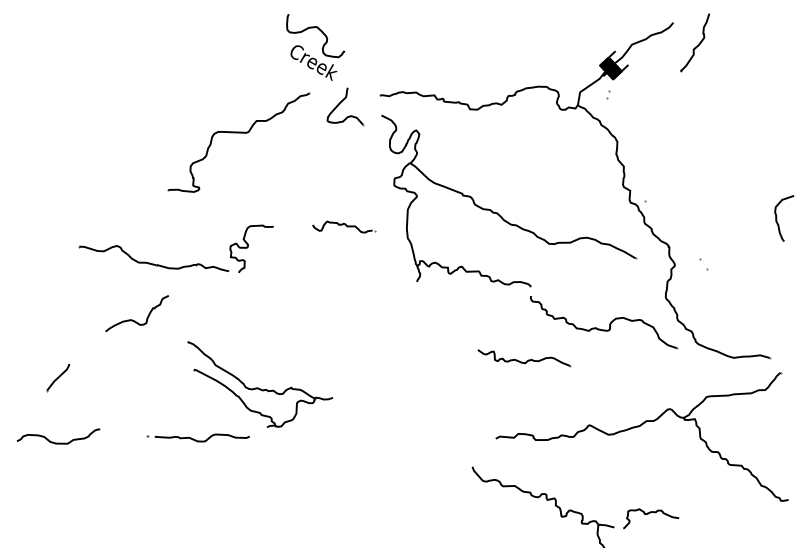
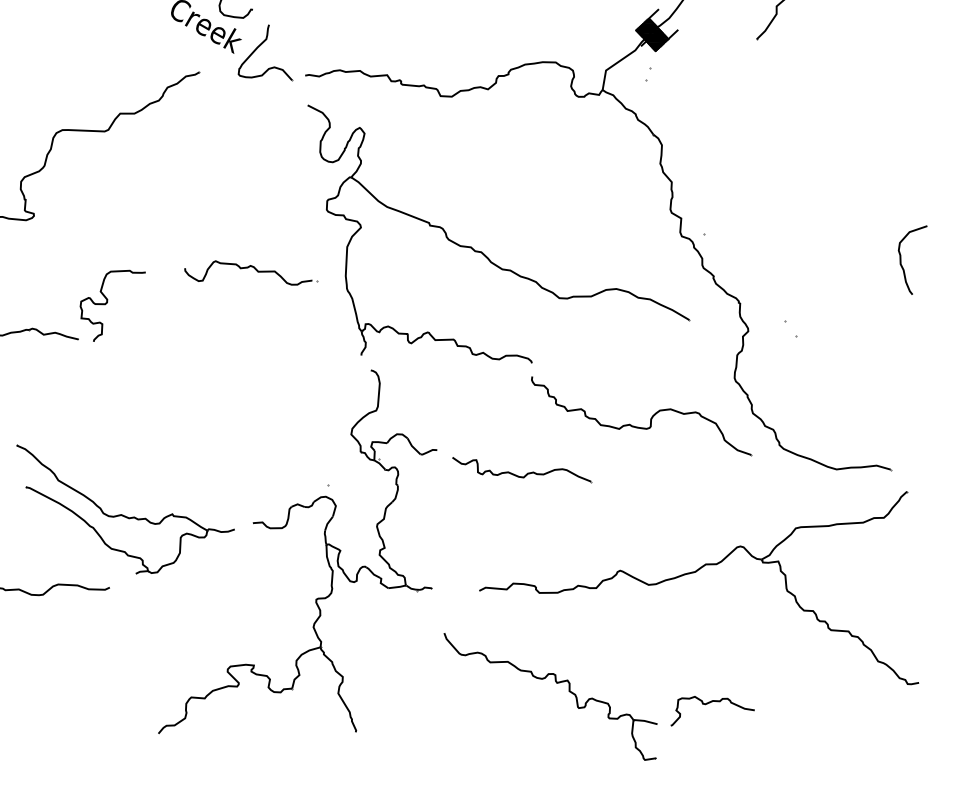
part: (345, 106) -> (265, 52), moved
part: (344, 226) -> (252, 272), size x1.43
part: (367, 396) -> (286, 527), added

